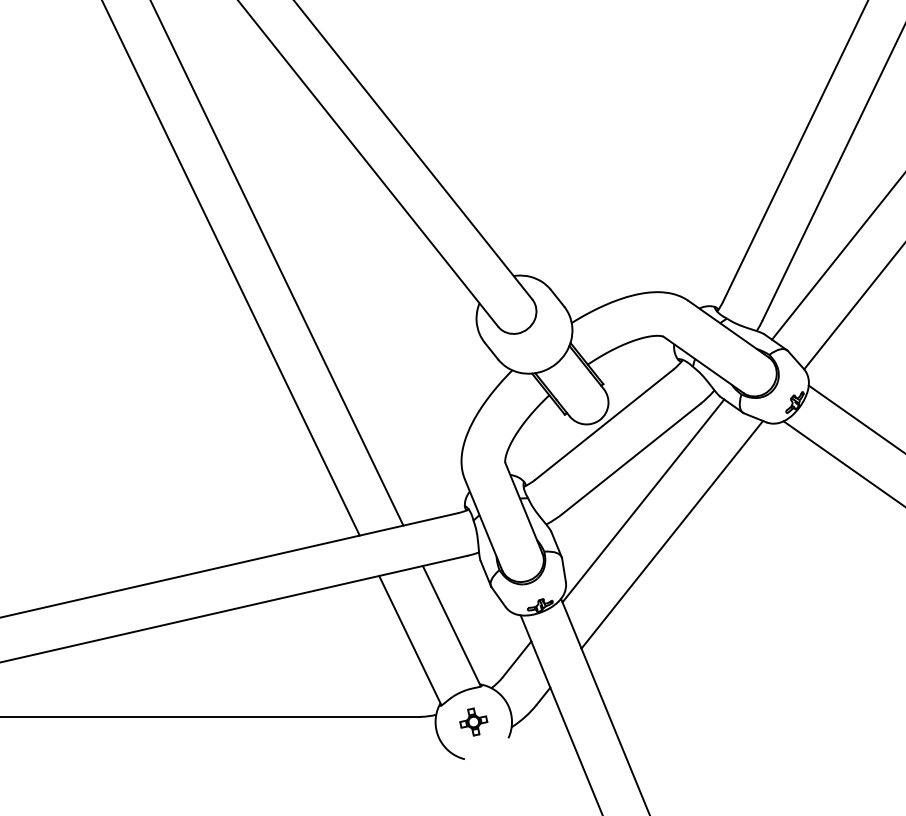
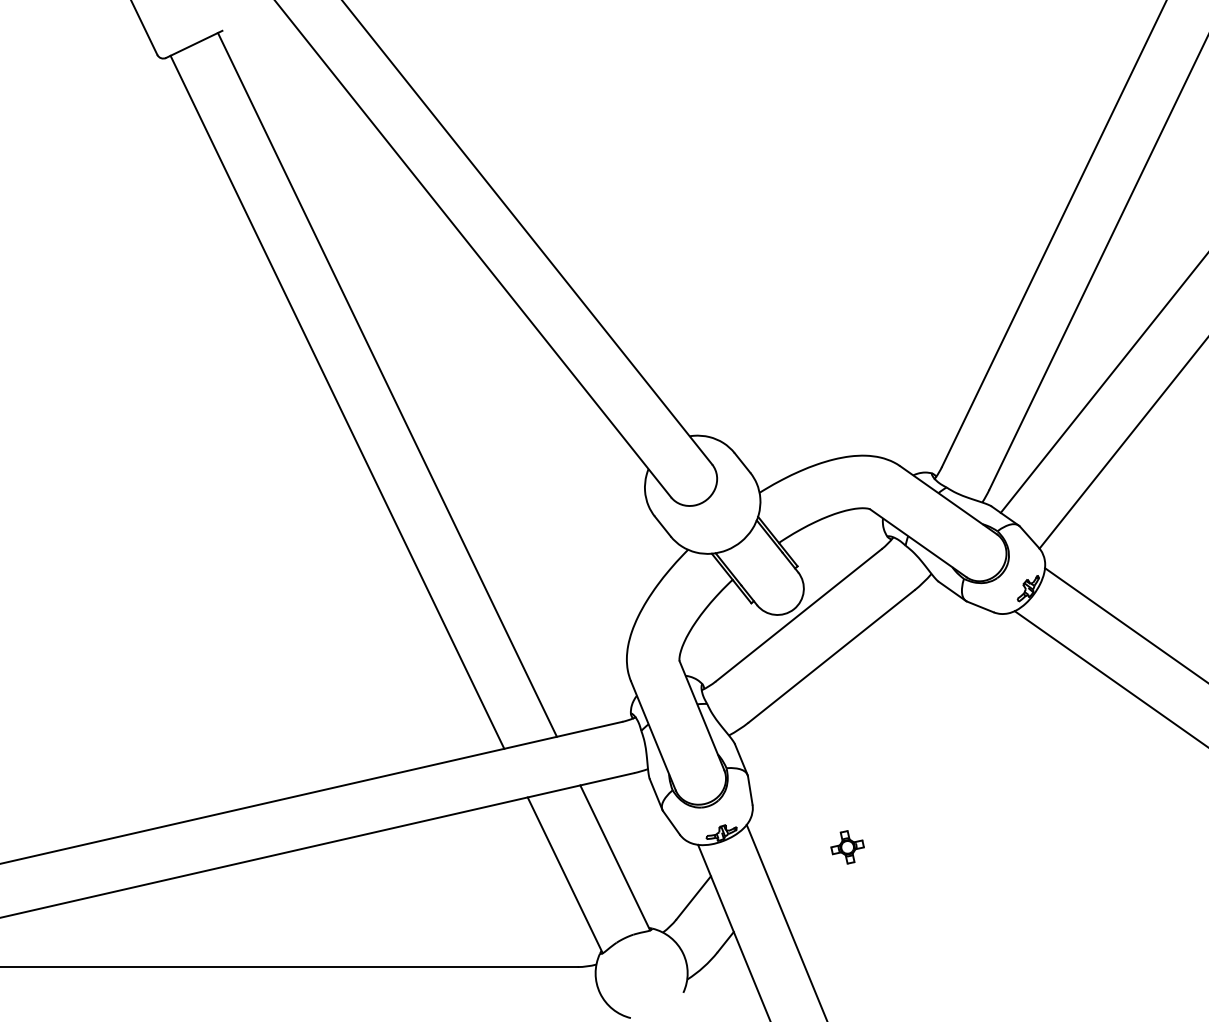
line: (643, 500) -> (845, 706), removed
line: (672, 534) -> (880, 747), removed
part: (473, 722) -> (847, 847), moved

